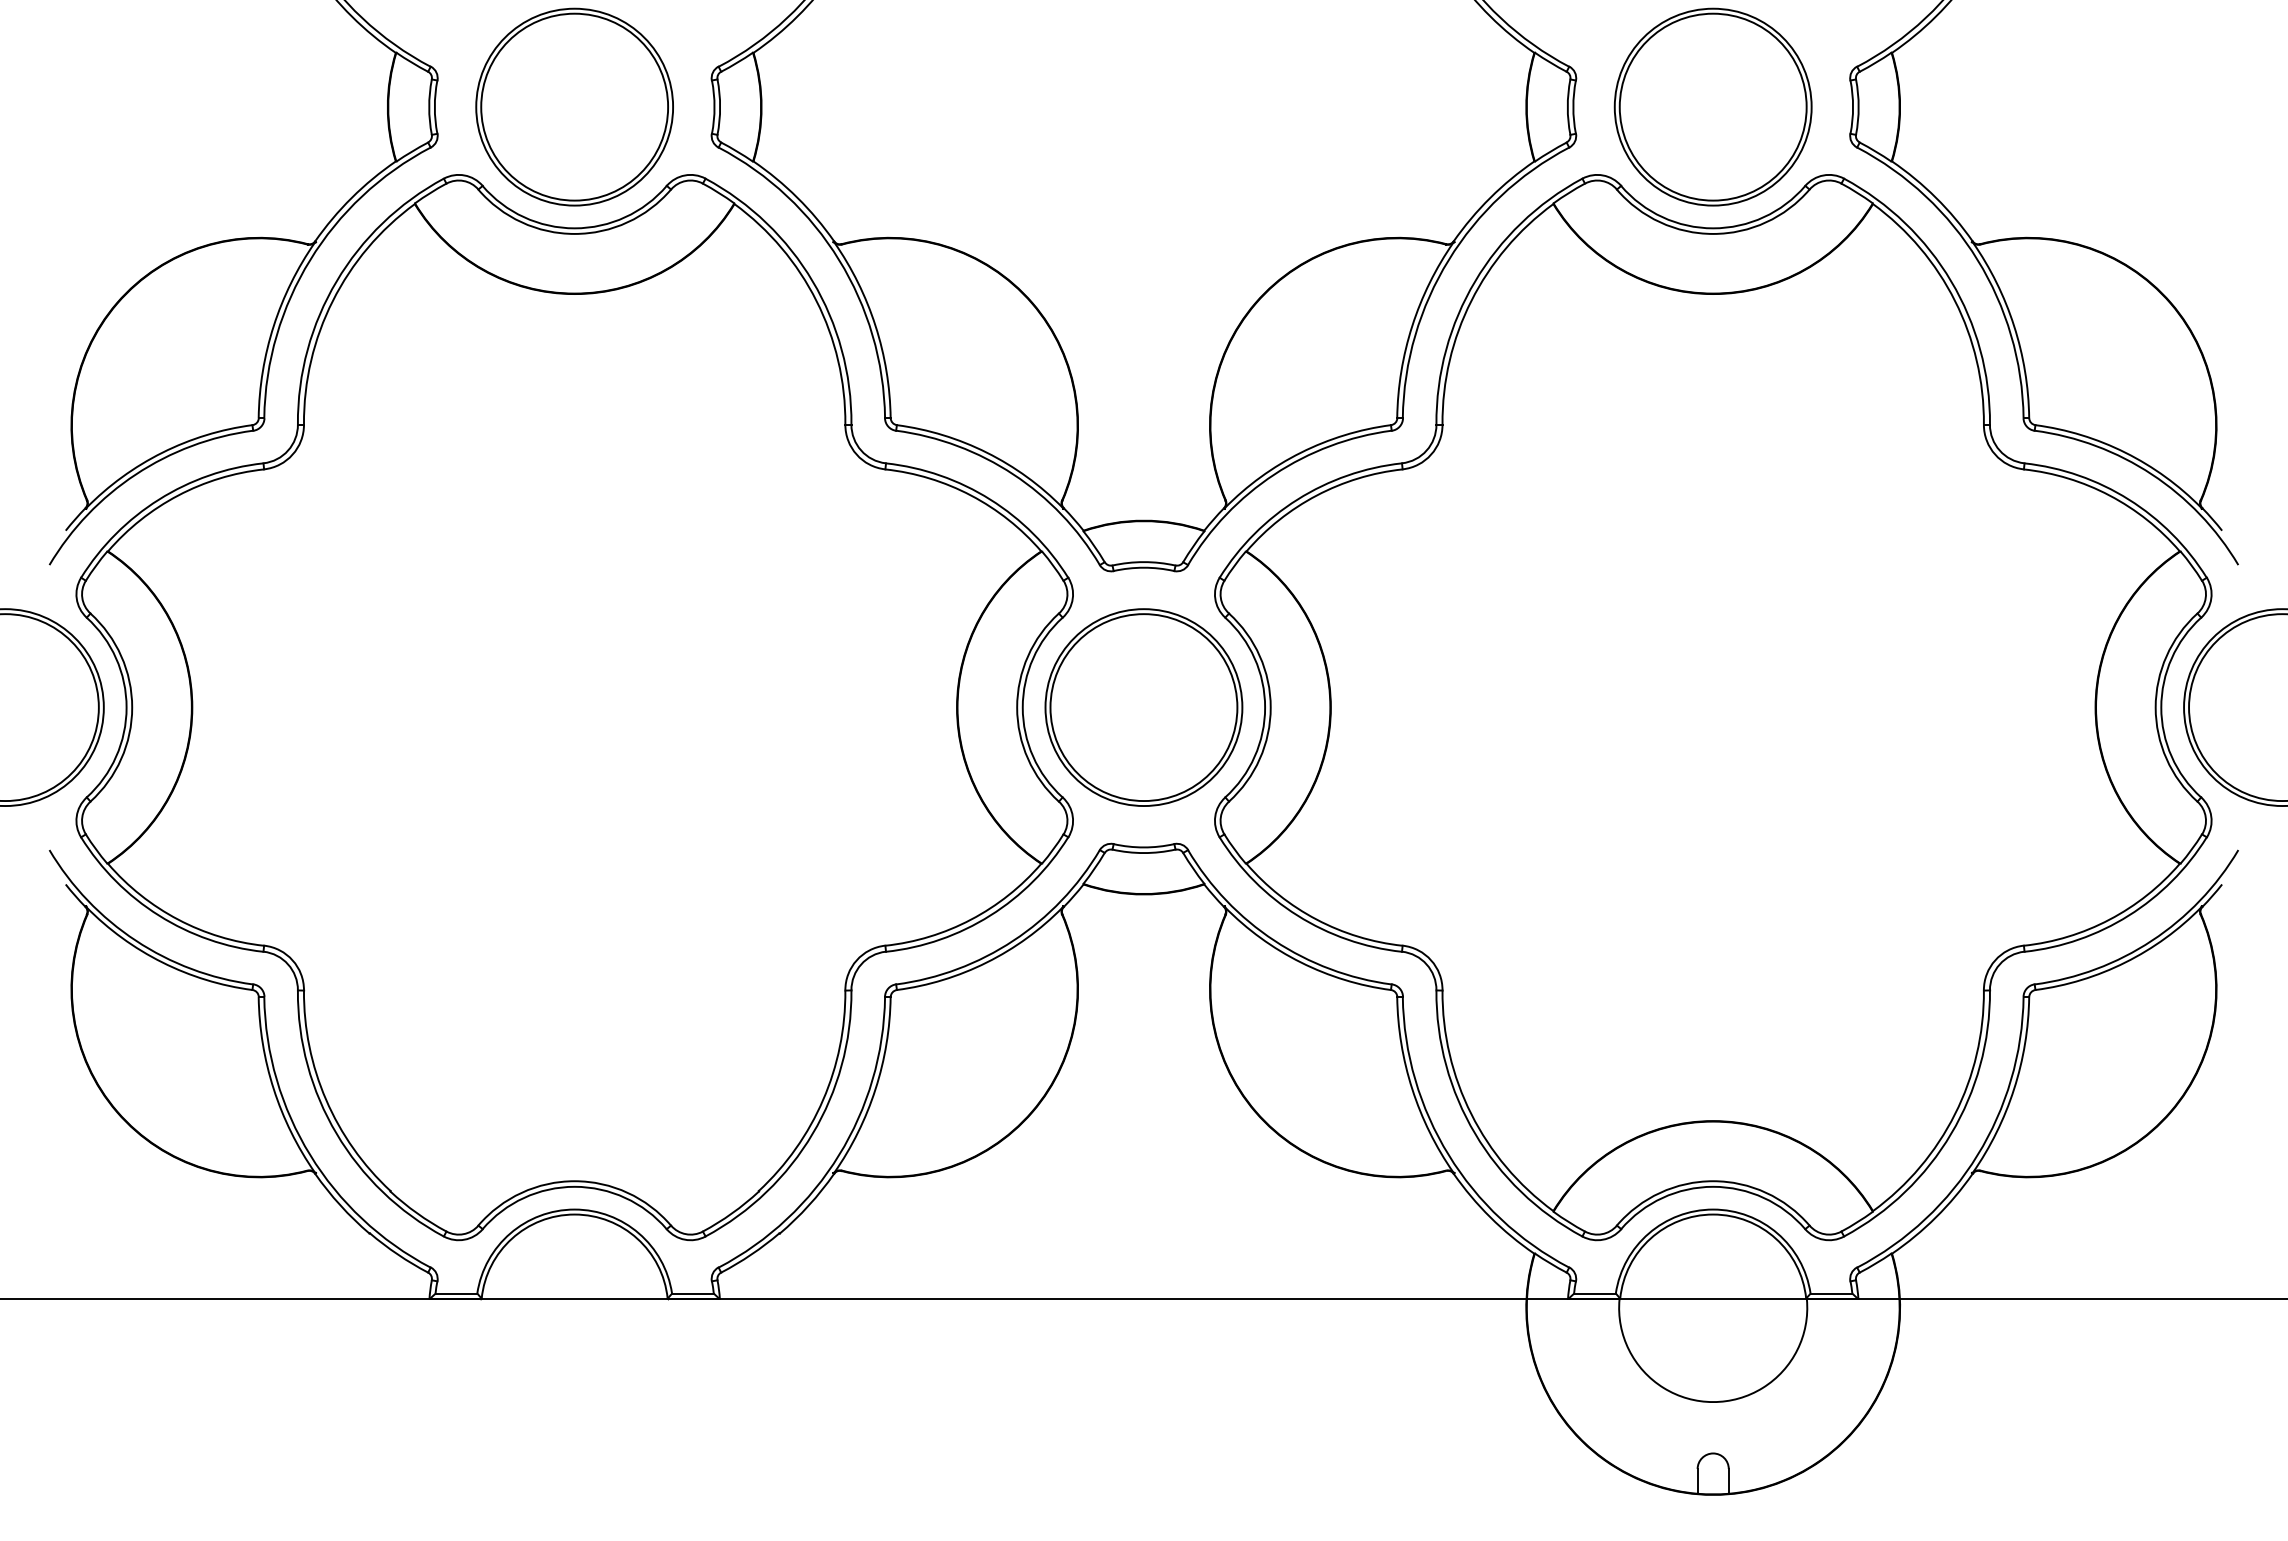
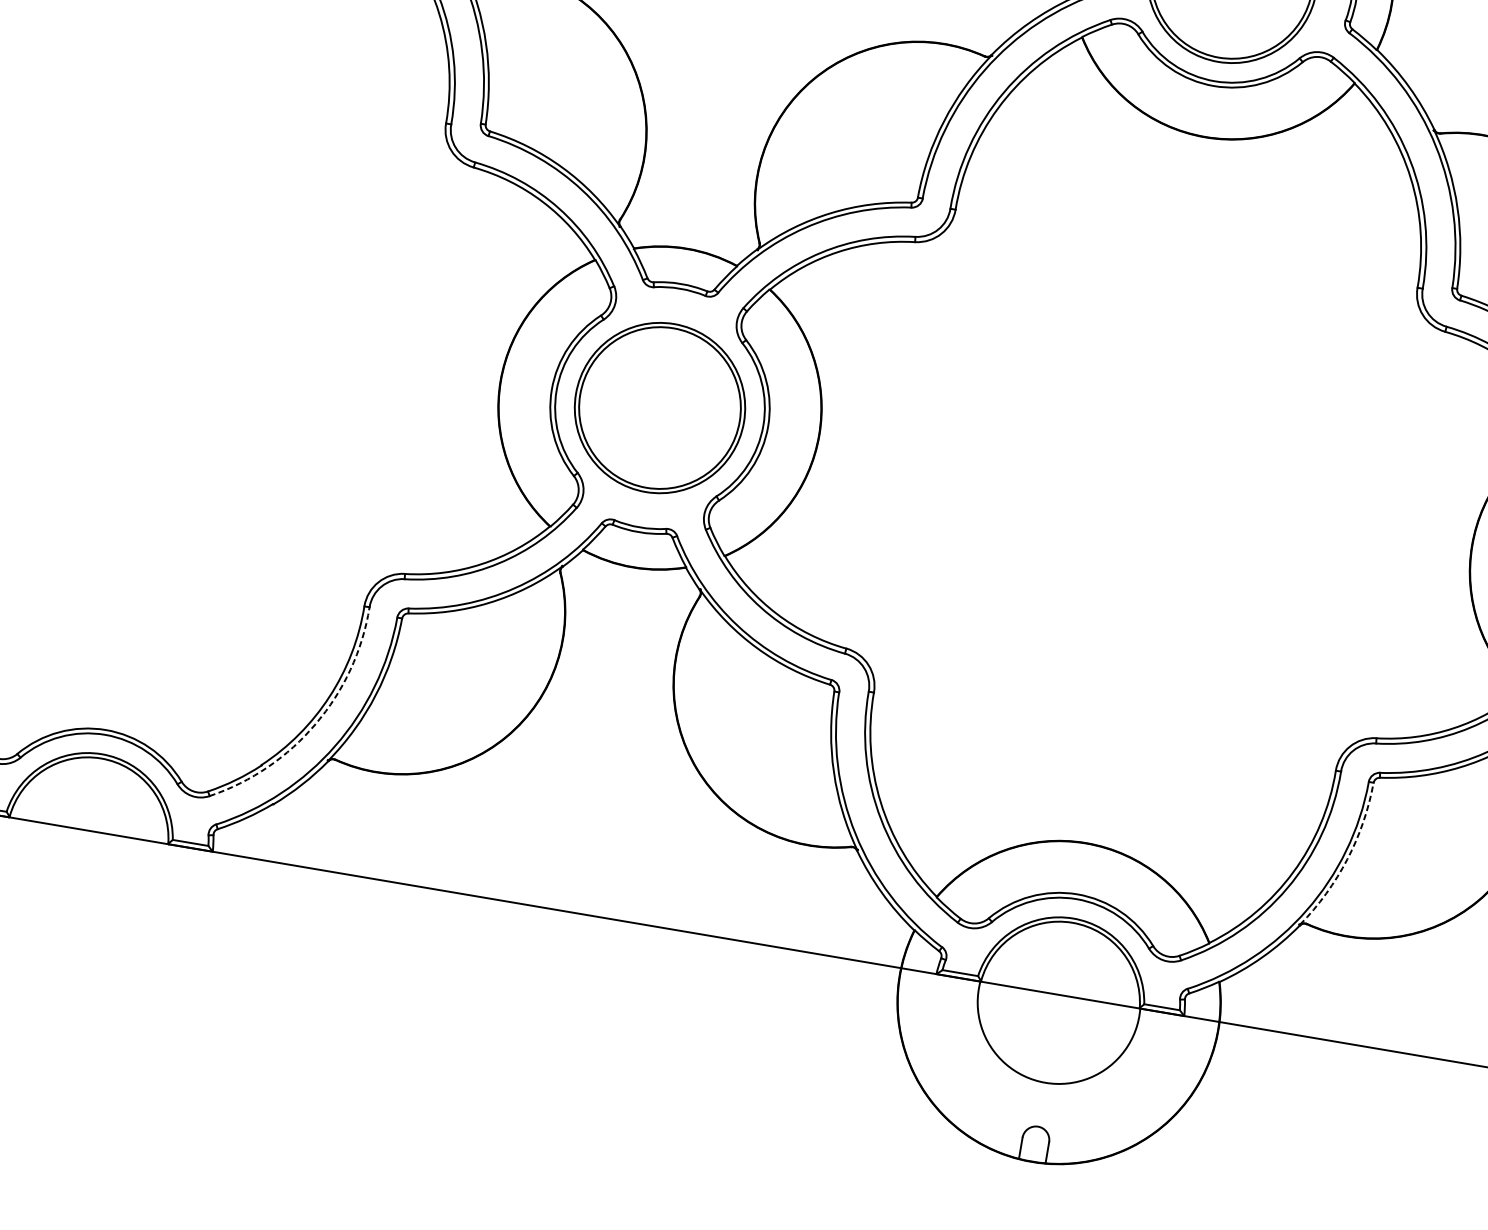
arc: (2014, 1089) -> (1347, 859), solid -> dashed
arc: (812, 1133) -> (315, 723), solid -> dashed

